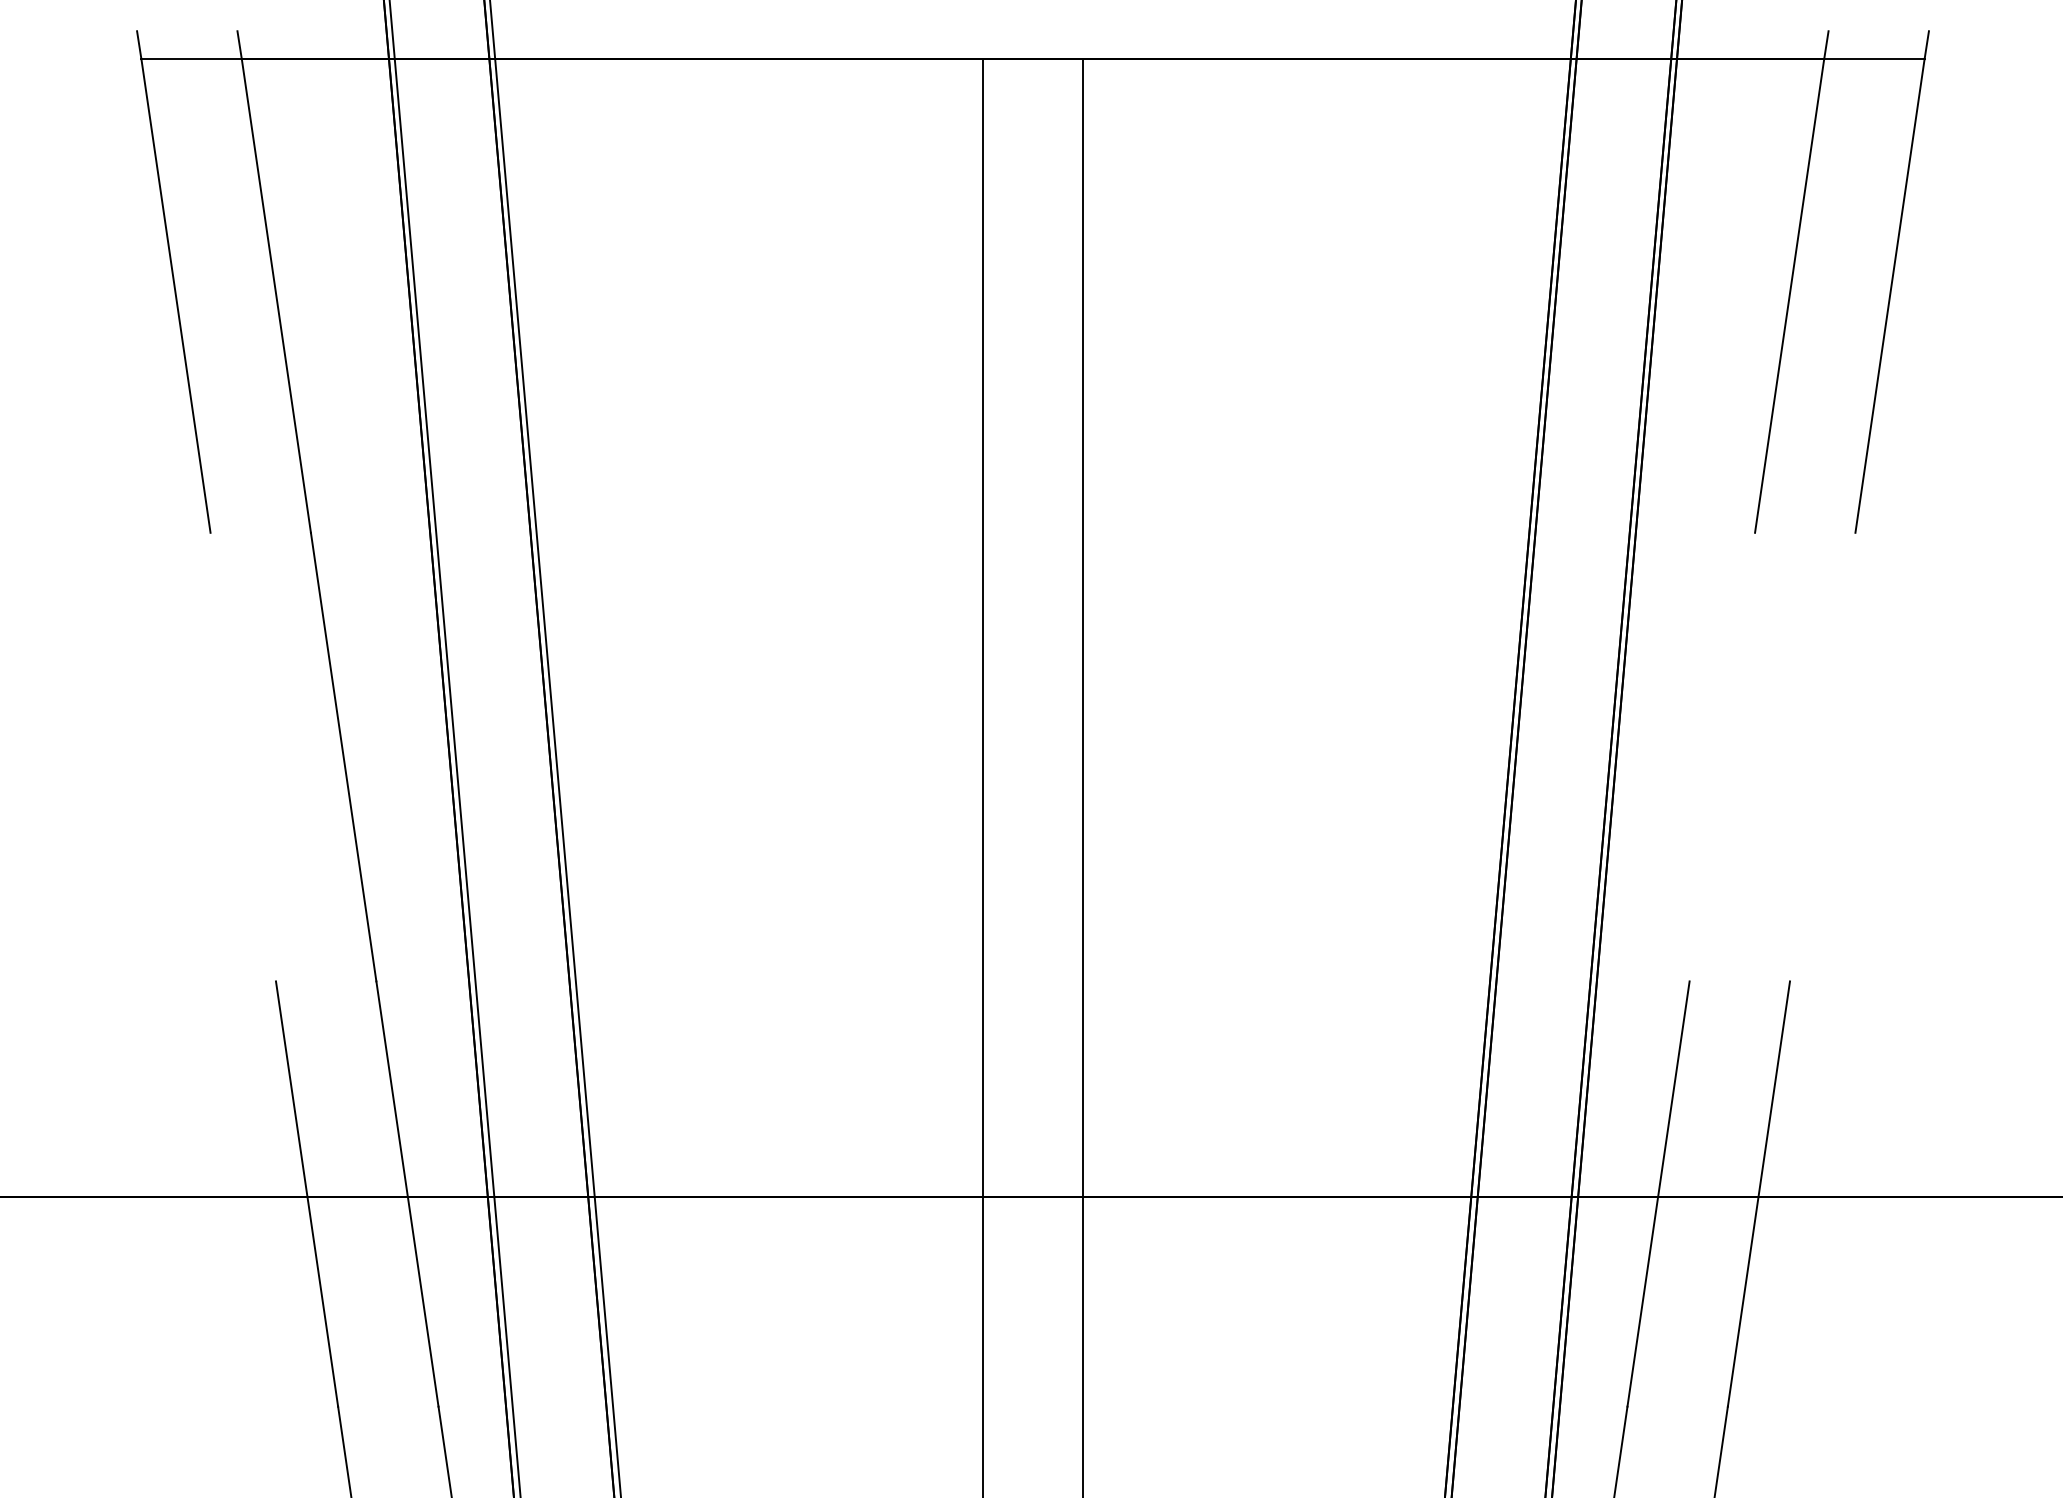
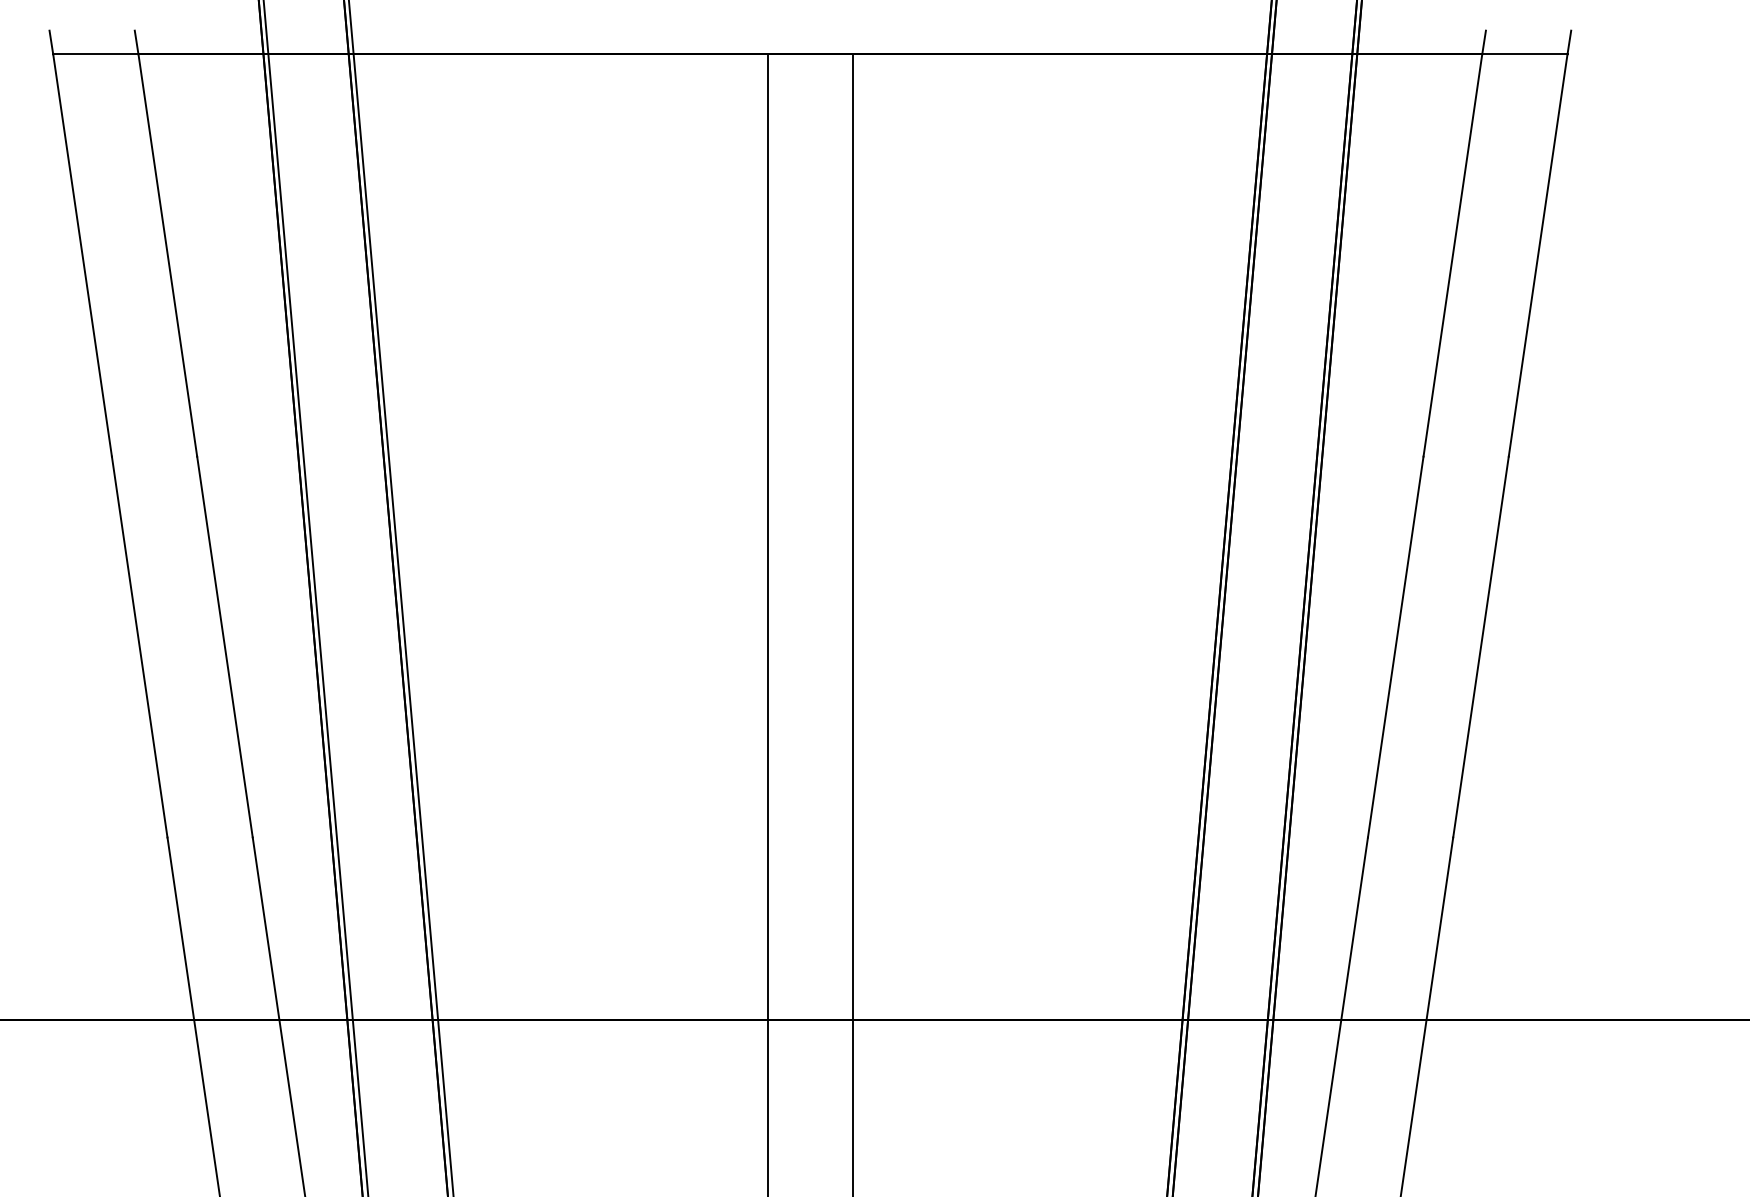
line: (242, 756) -> (139, 646), added
line: (1722, 756) -> (1395, 646), added
line: (1822, 756) -> (1480, 646), added

